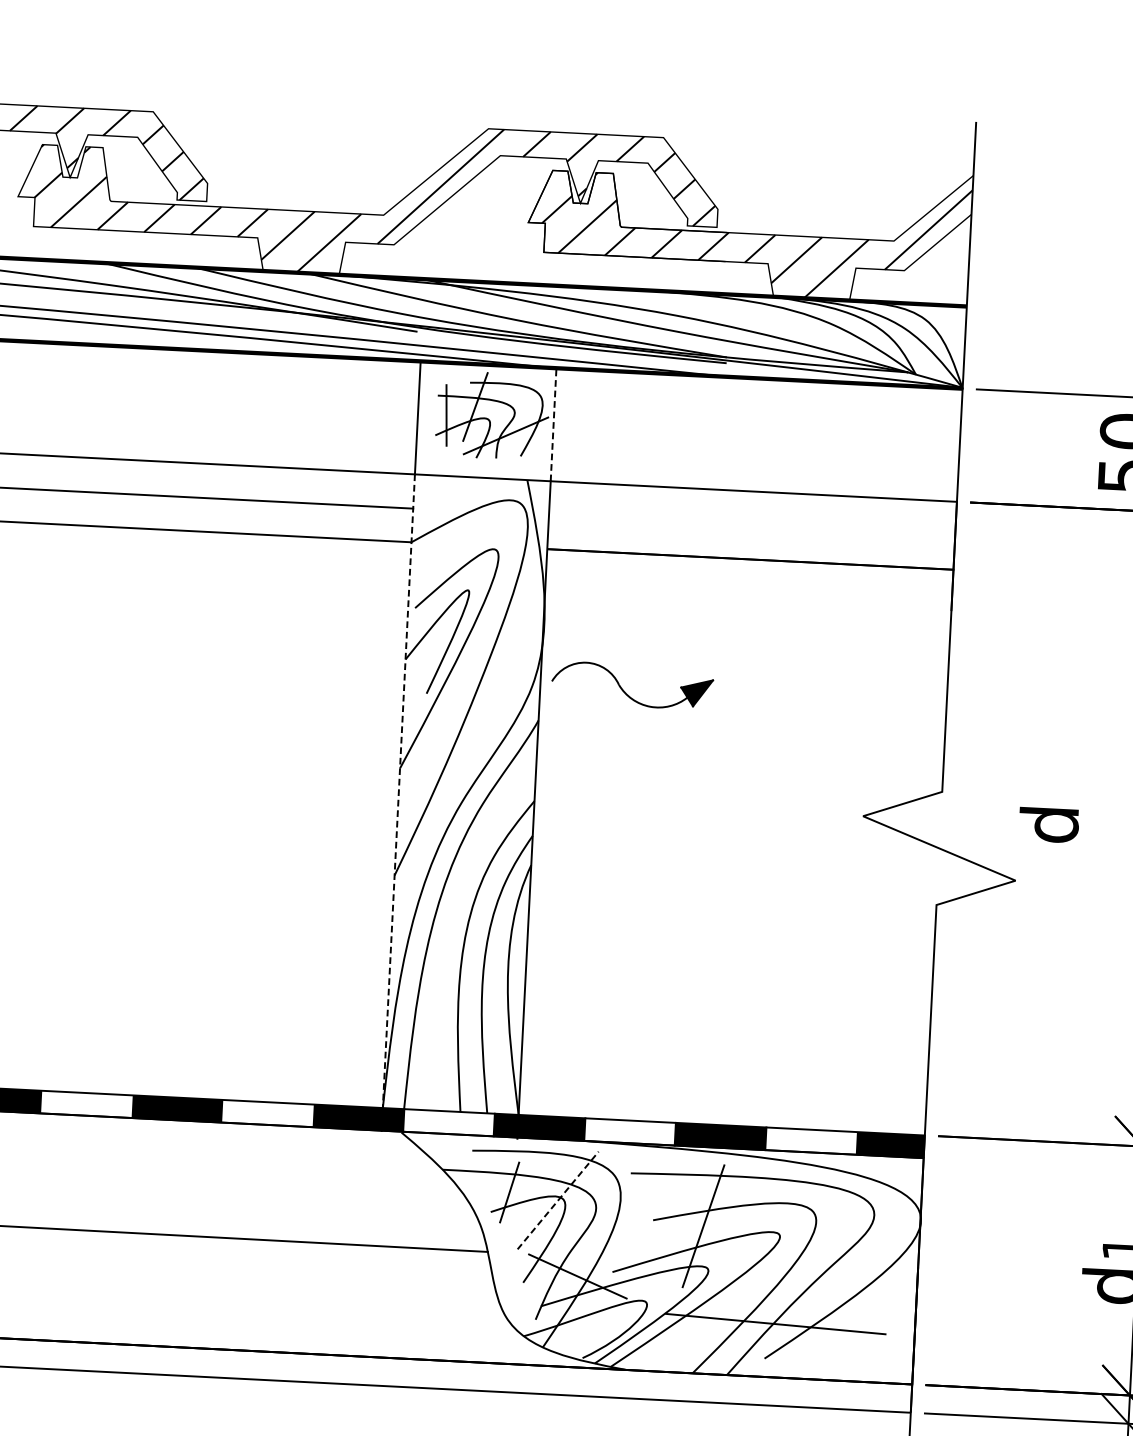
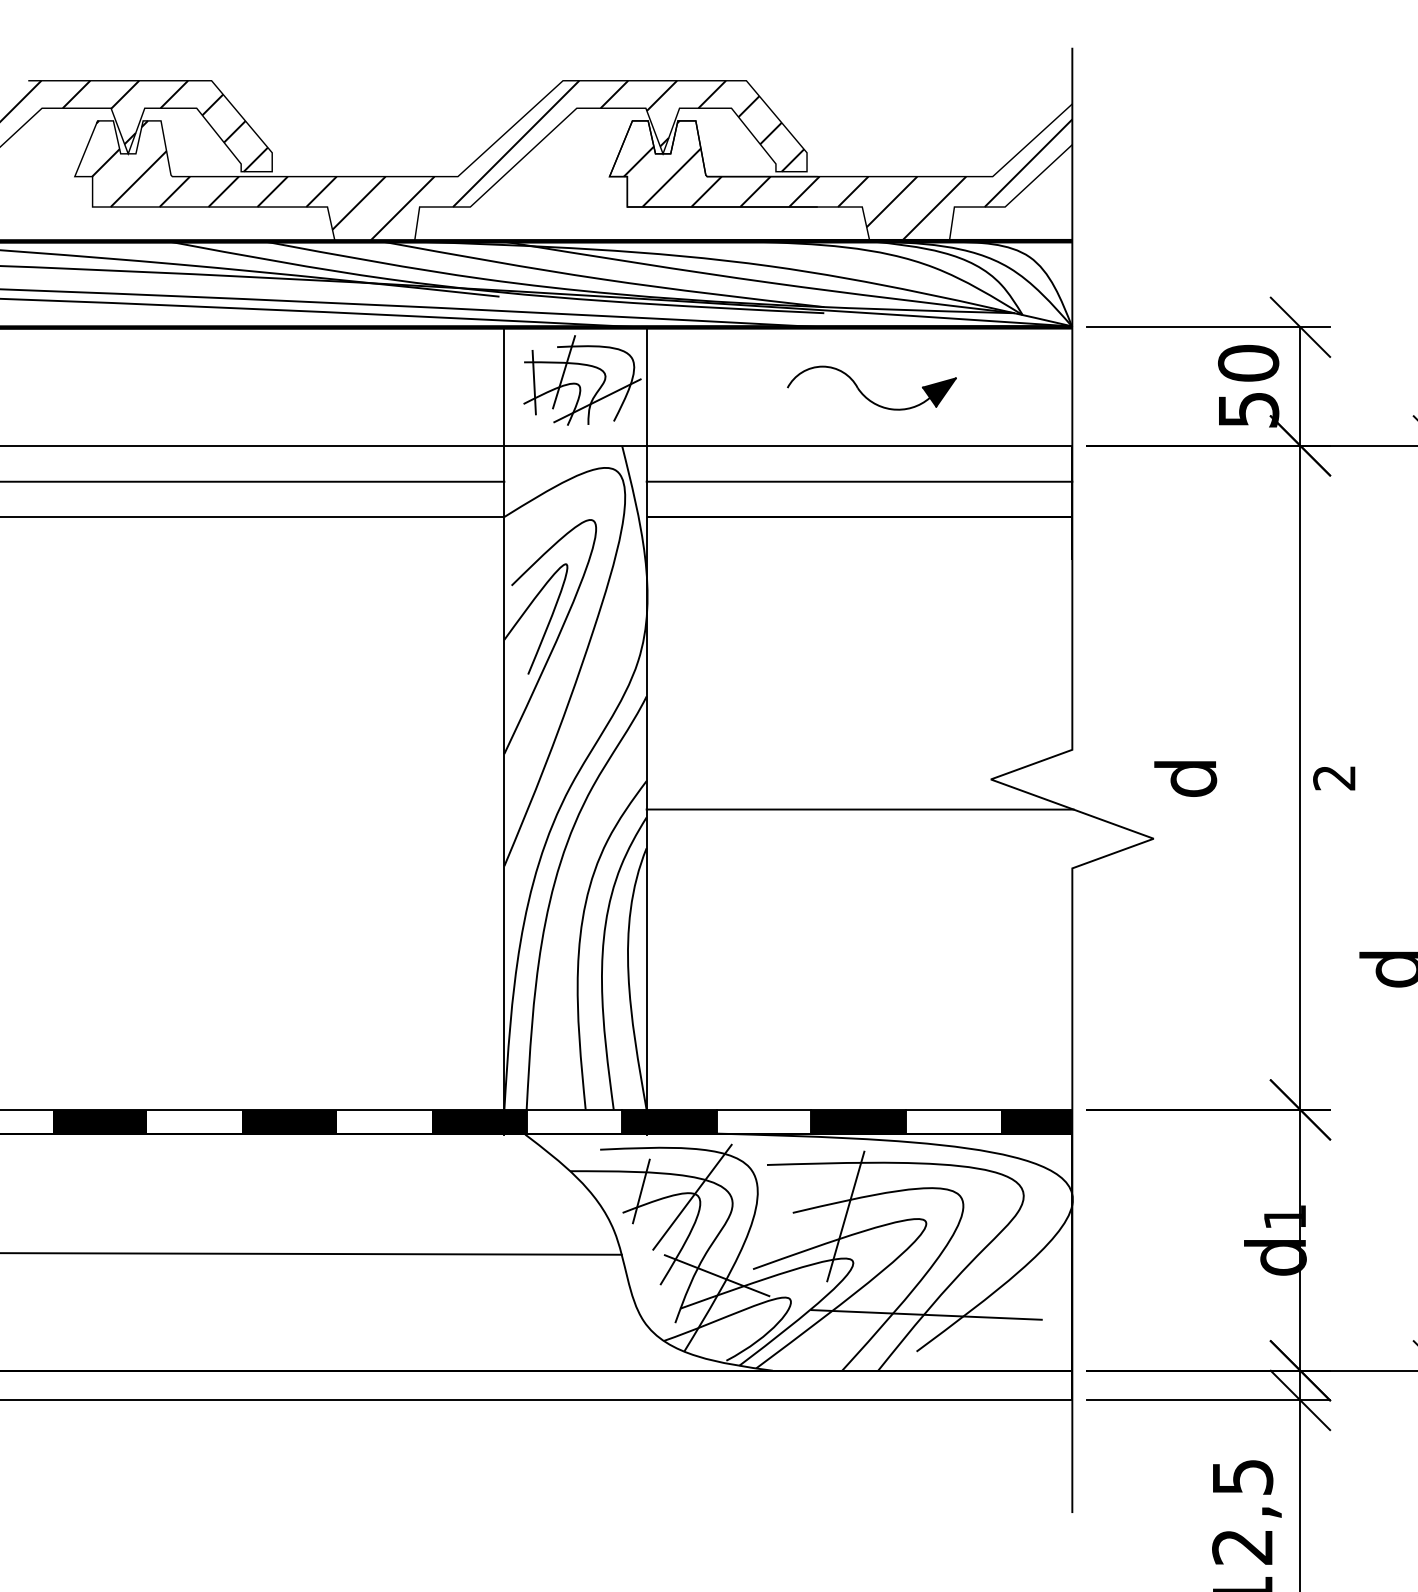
line: (553, 424) -> (646, 386), dashed -> solid
line: (752, 525) -> (859, 481), added
part: (625, 691) -> (864, 394), moved
line: (398, 803) -> (504, 790), dashed -> solid
line: (736, 838) -> (859, 809), added
line: (558, 1199) -> (692, 1196), dashed -> solid

